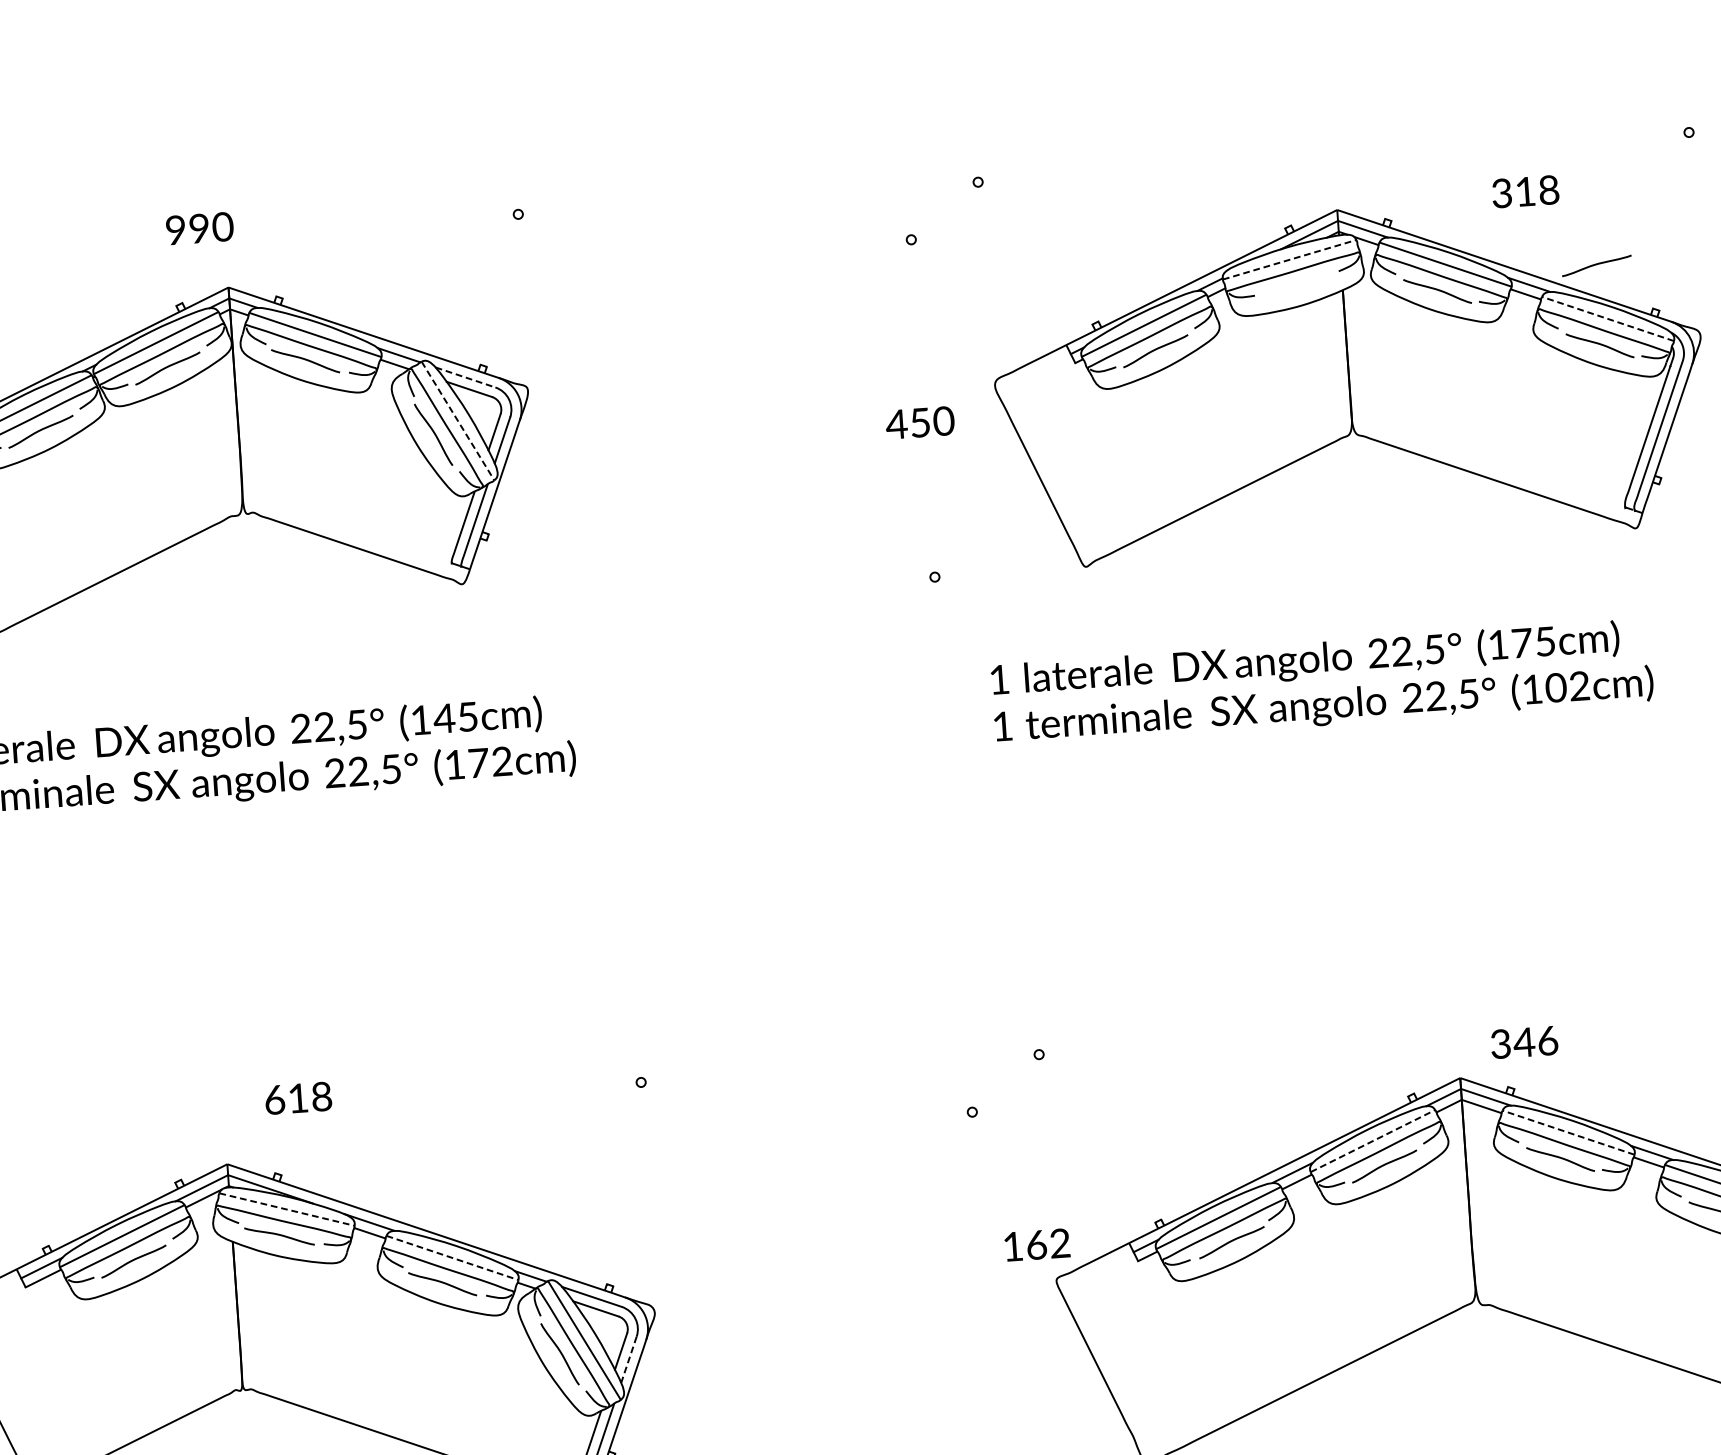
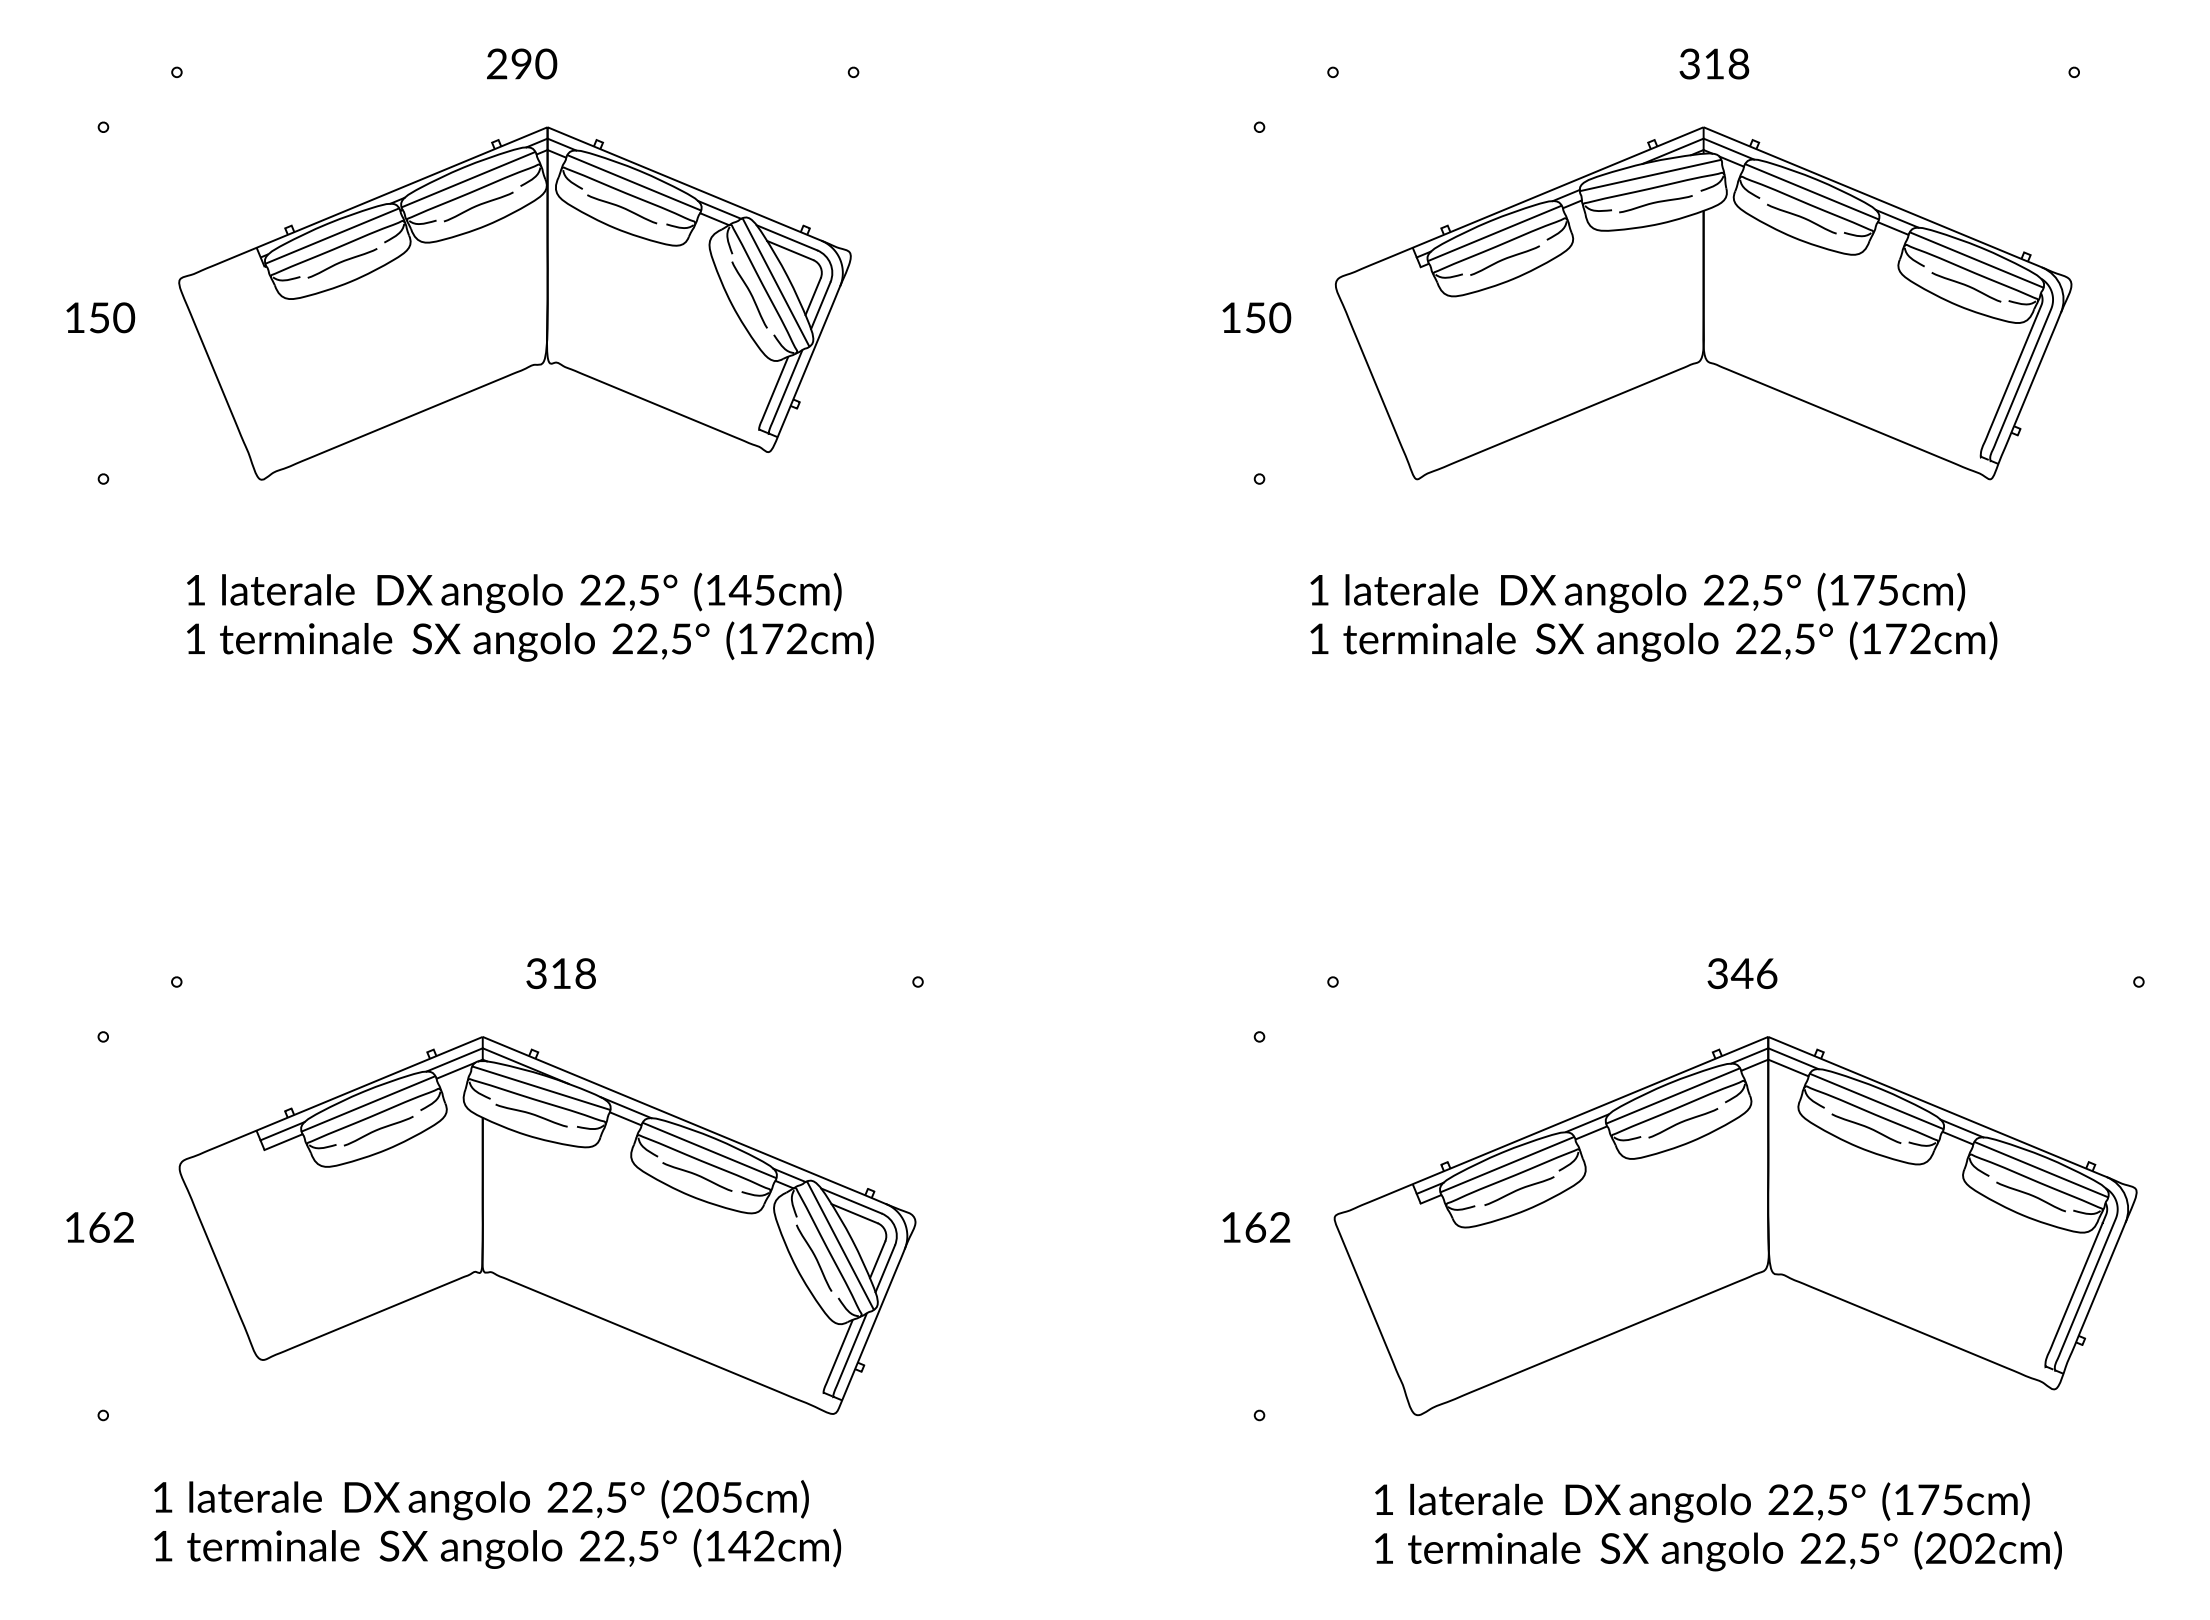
text: (1525, 191) -> (1714, 63), moved
text: (176, 230) -> (497, 64), 990 -> 290
line: (1290, 259) -> (1651, 175), dashed -> solid
curve: (1596, 265) -> (1655, 203), moved
line: (1607, 318) -> (1976, 259), dashed -> solid
line: (465, 377) -> (786, 237), dashed -> solid
line: (458, 421) -> (776, 282), dashed -> solid
text: (896, 424) -> (1230, 317), 450 -> 150
text: (1556, 687) -> (1896, 638), (102cm) -> (172cm)
text: (1524, 1042) -> (1742, 973), moved
text: (274, 1099) -> (536, 973), 618 -> 318
line: (1568, 1132) -> (1876, 1101), dashed -> solid
line: (1373, 1140) -> (1673, 1095), dashed -> solid
line: (287, 1209) -> (541, 1088), dashed -> solid
text: (1037, 1245) -> (1256, 1227), moved
line: (453, 1257) -> (710, 1150), dashed -> solid
line: (629, 1360) -> (885, 1269), dashed -> solid

